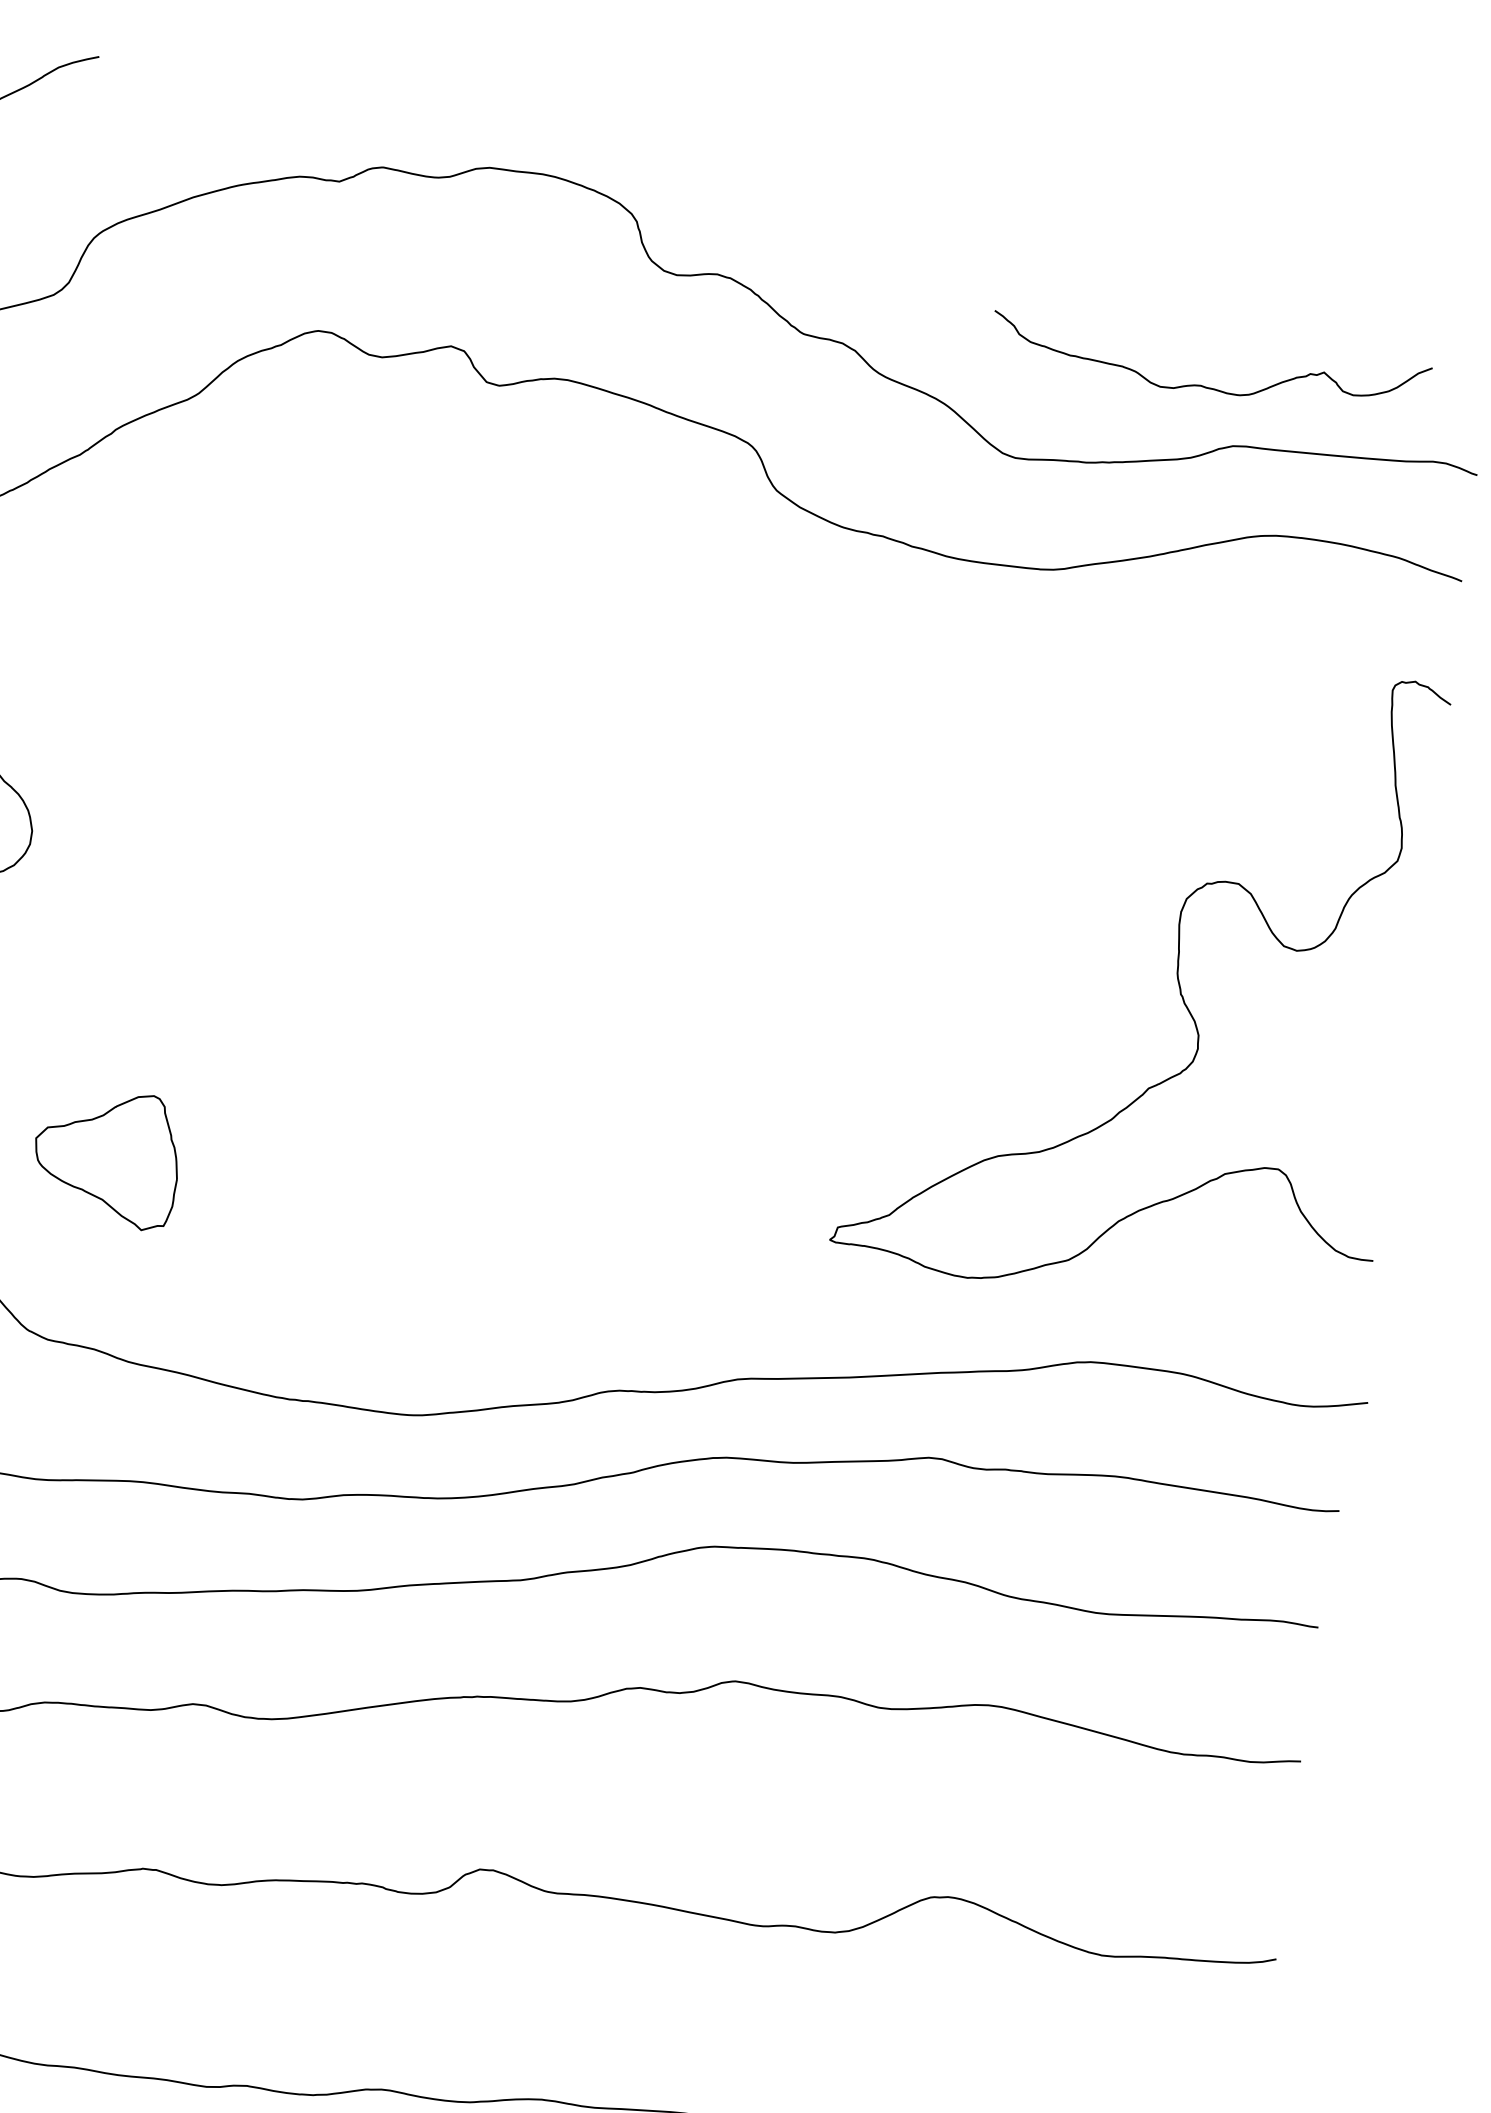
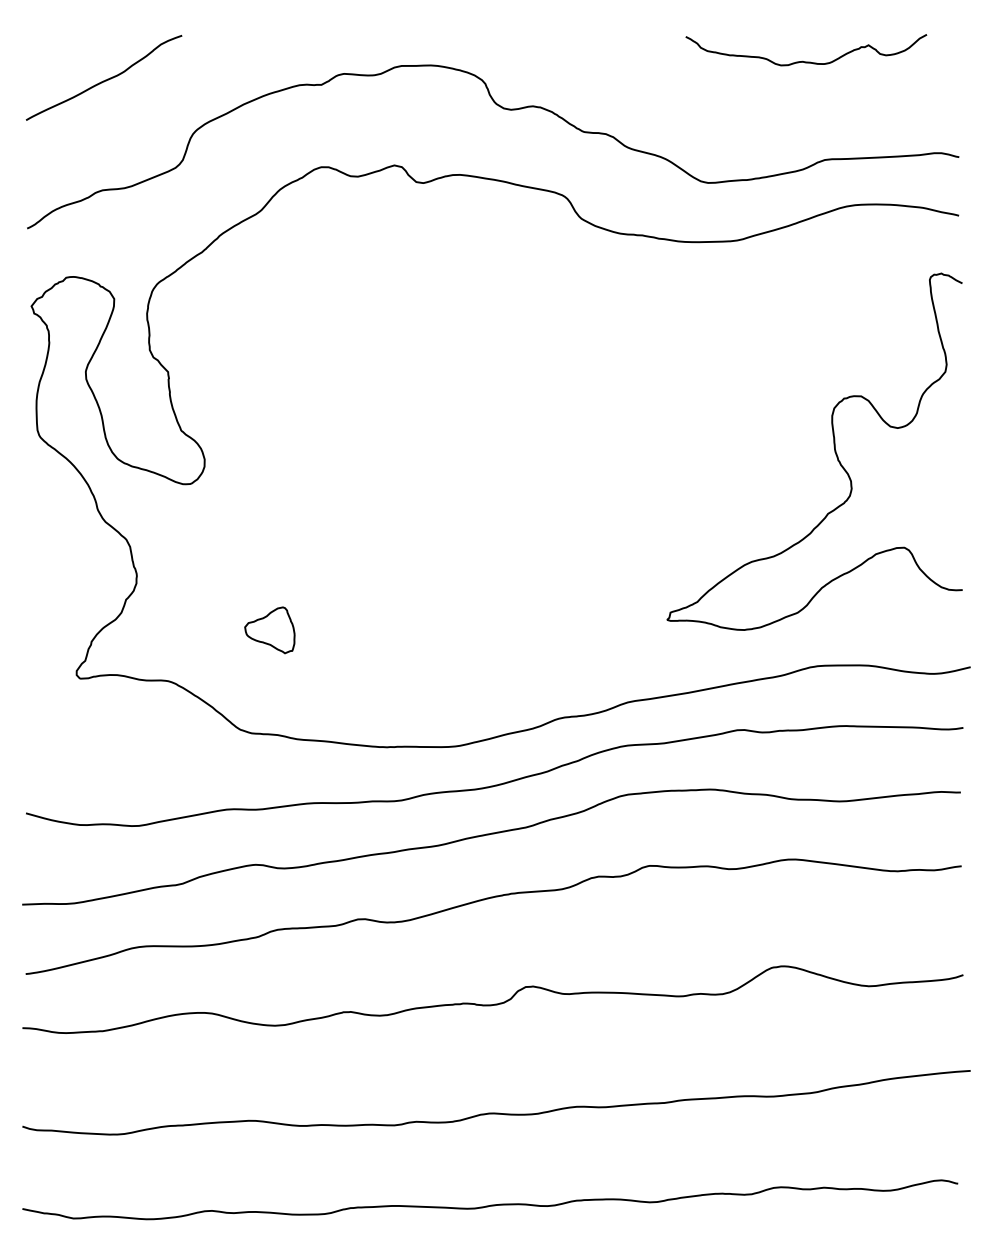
curve: (1200, 383) -> (802, 60), moved
part: (106, 1157) -> (269, 630), size x0.62

